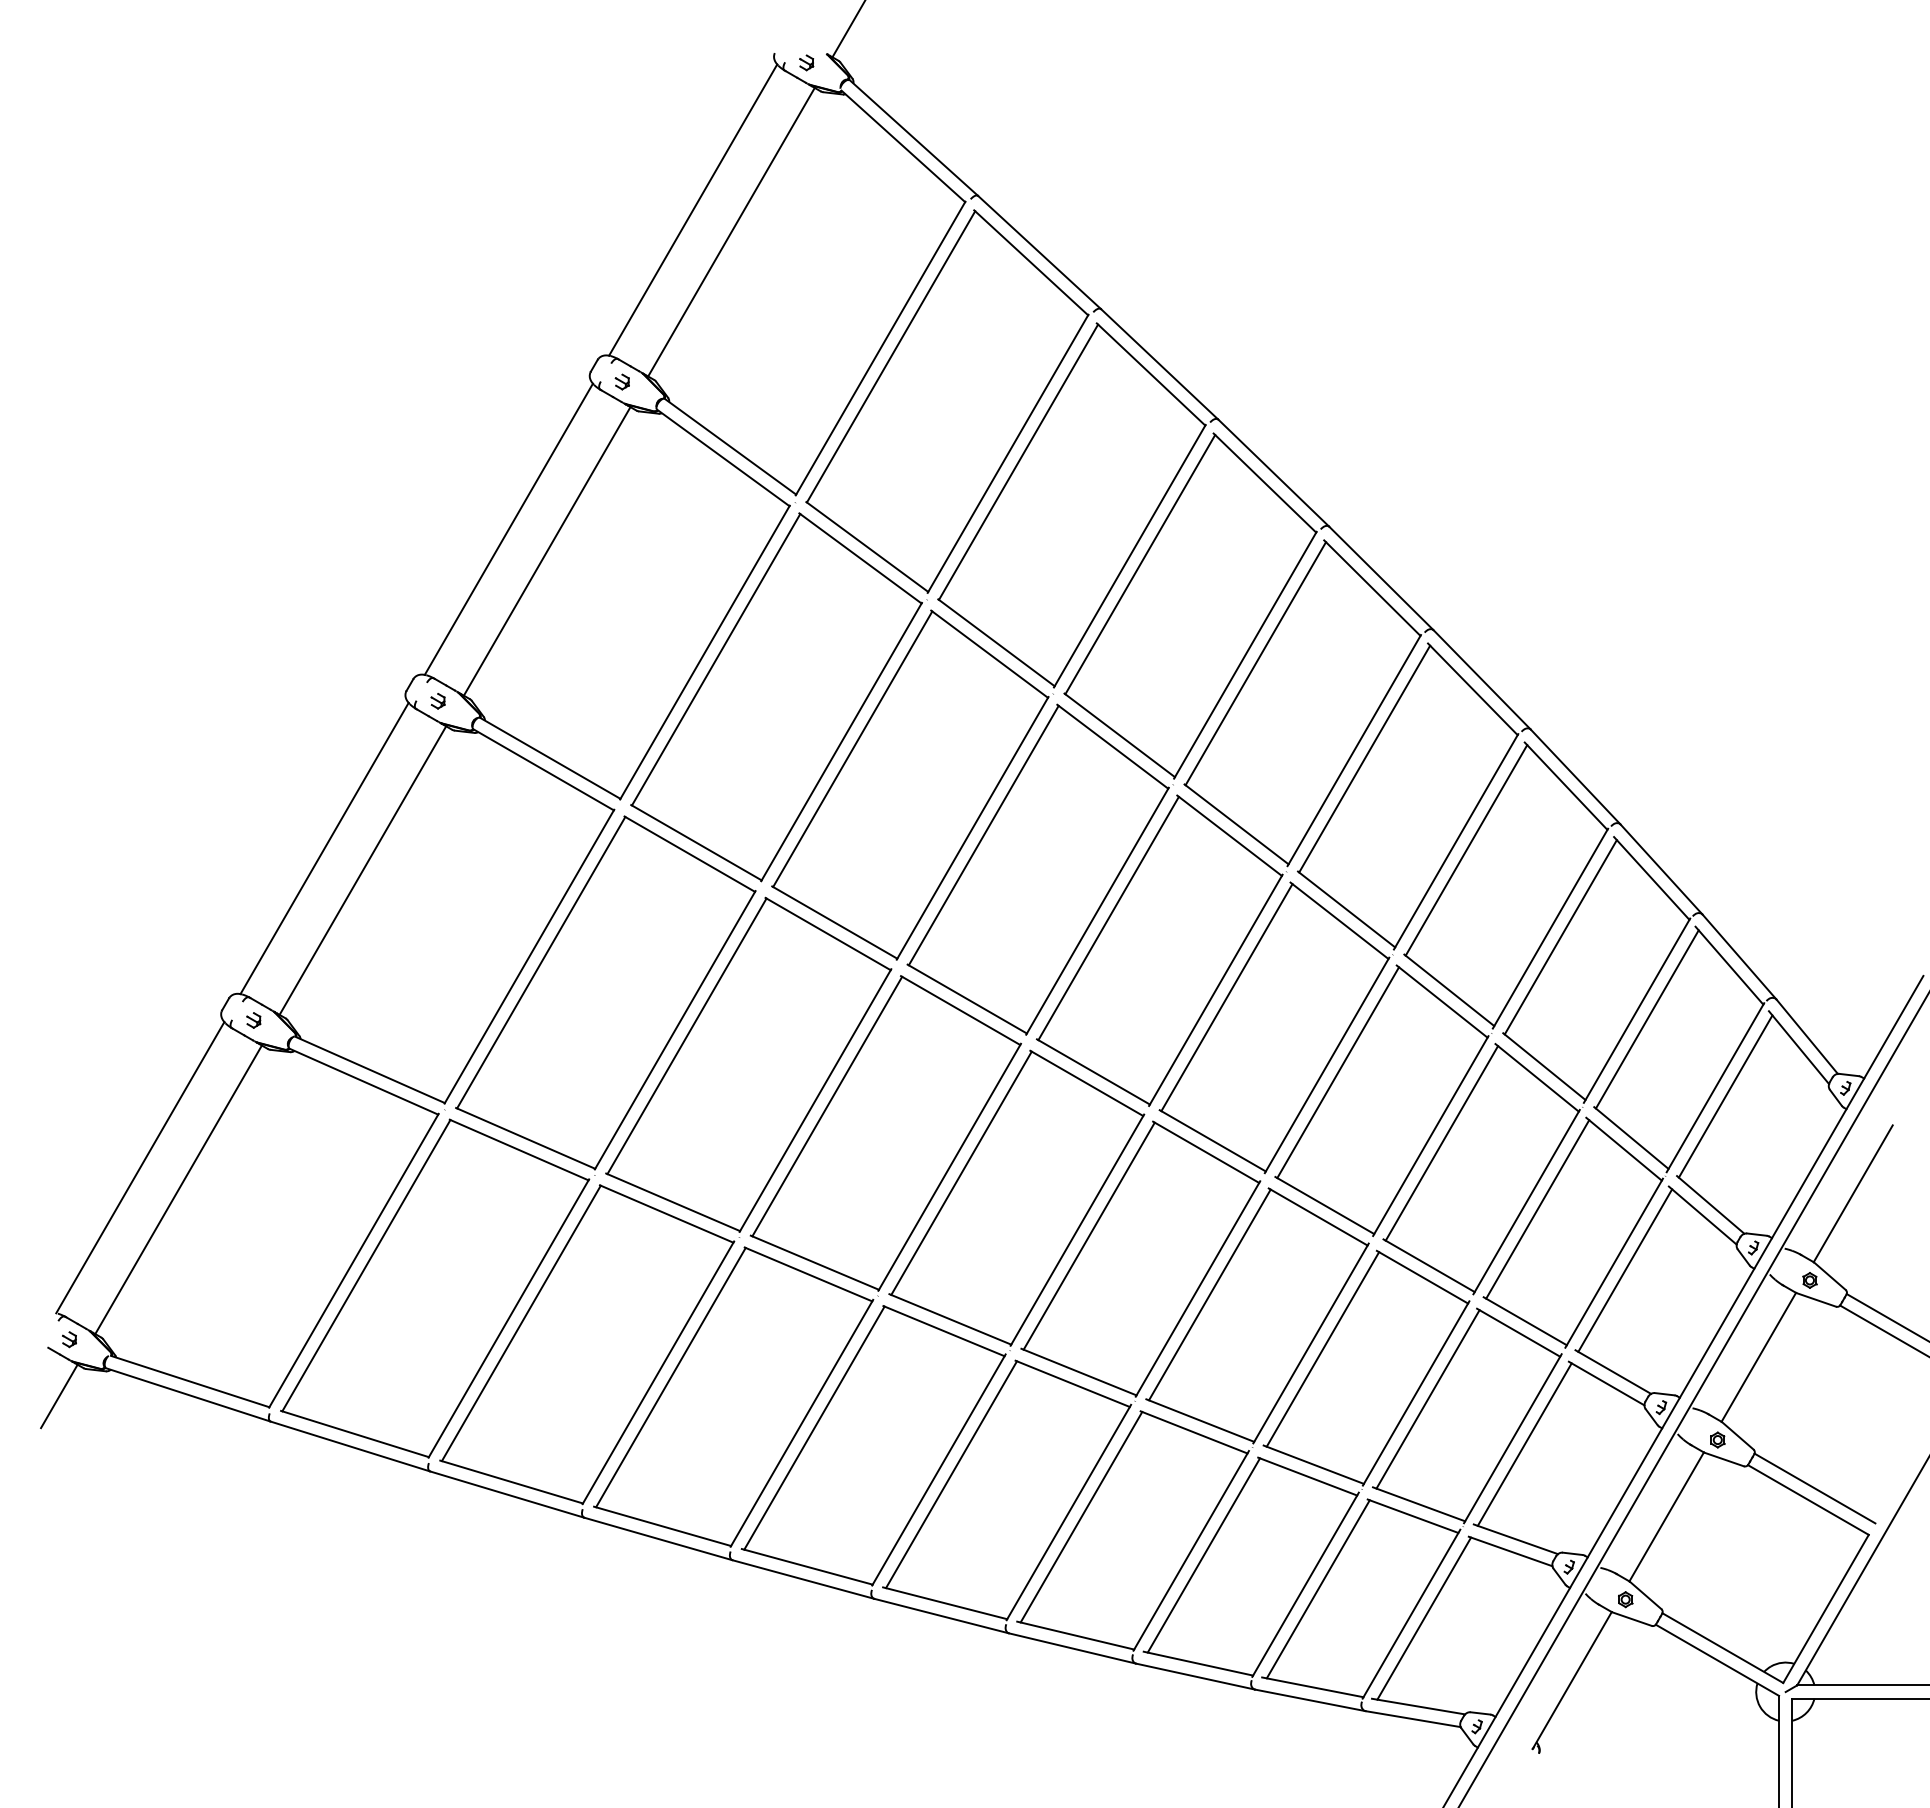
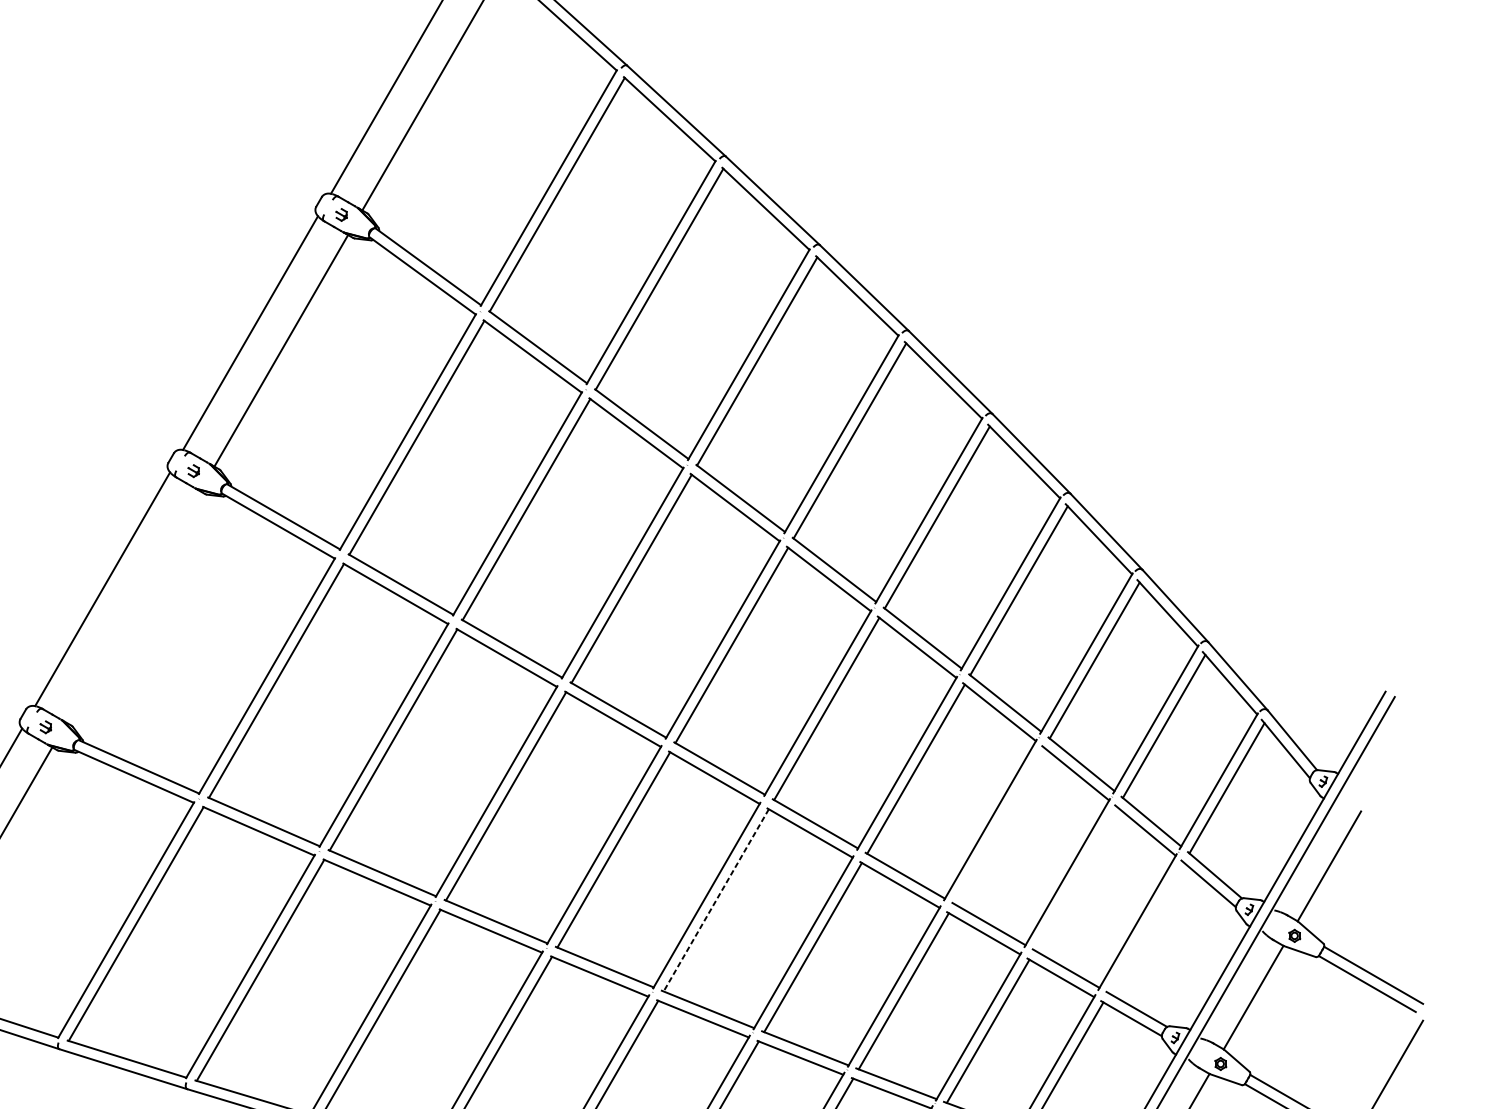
line: (362, 870) -> (133, 606), removed
line: (1441, 1143) -> (998, 826), removed
line: (1537, 1209) -> (1076, 878), removed
line: (1088, 1236) -> (715, 900), solid -> dashed
line: (1625, 1270) -> (1146, 927), removed

